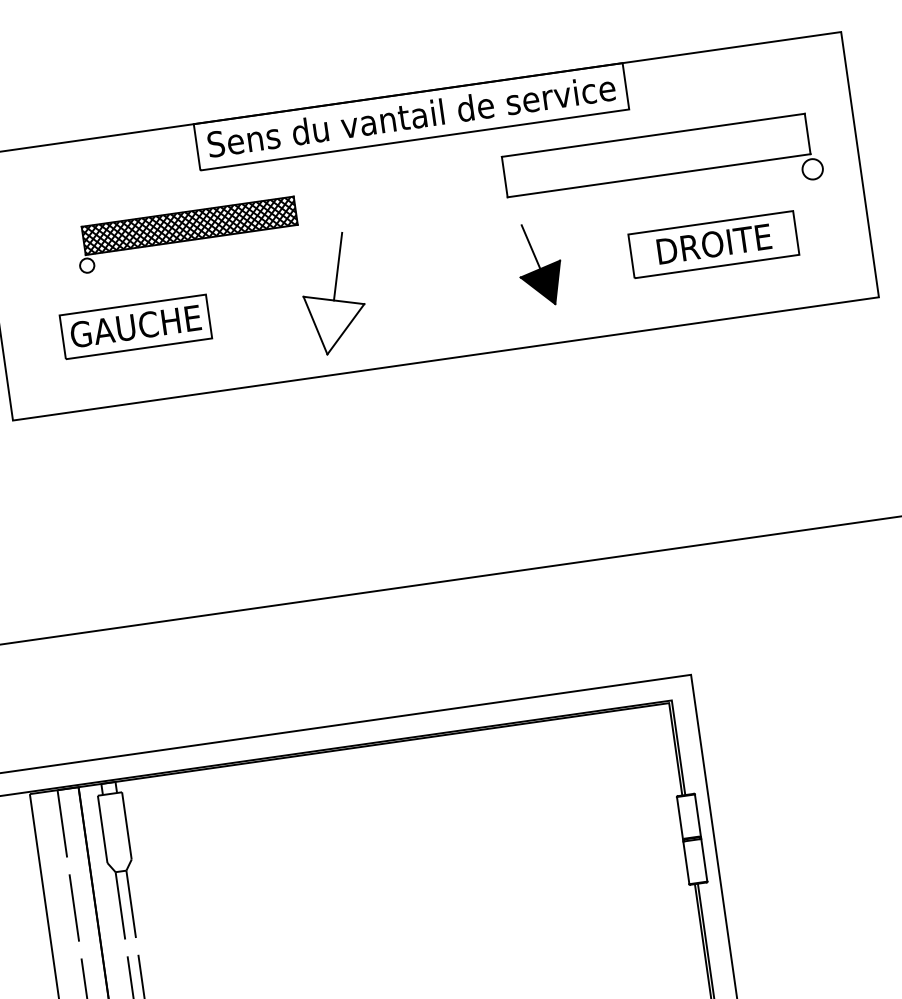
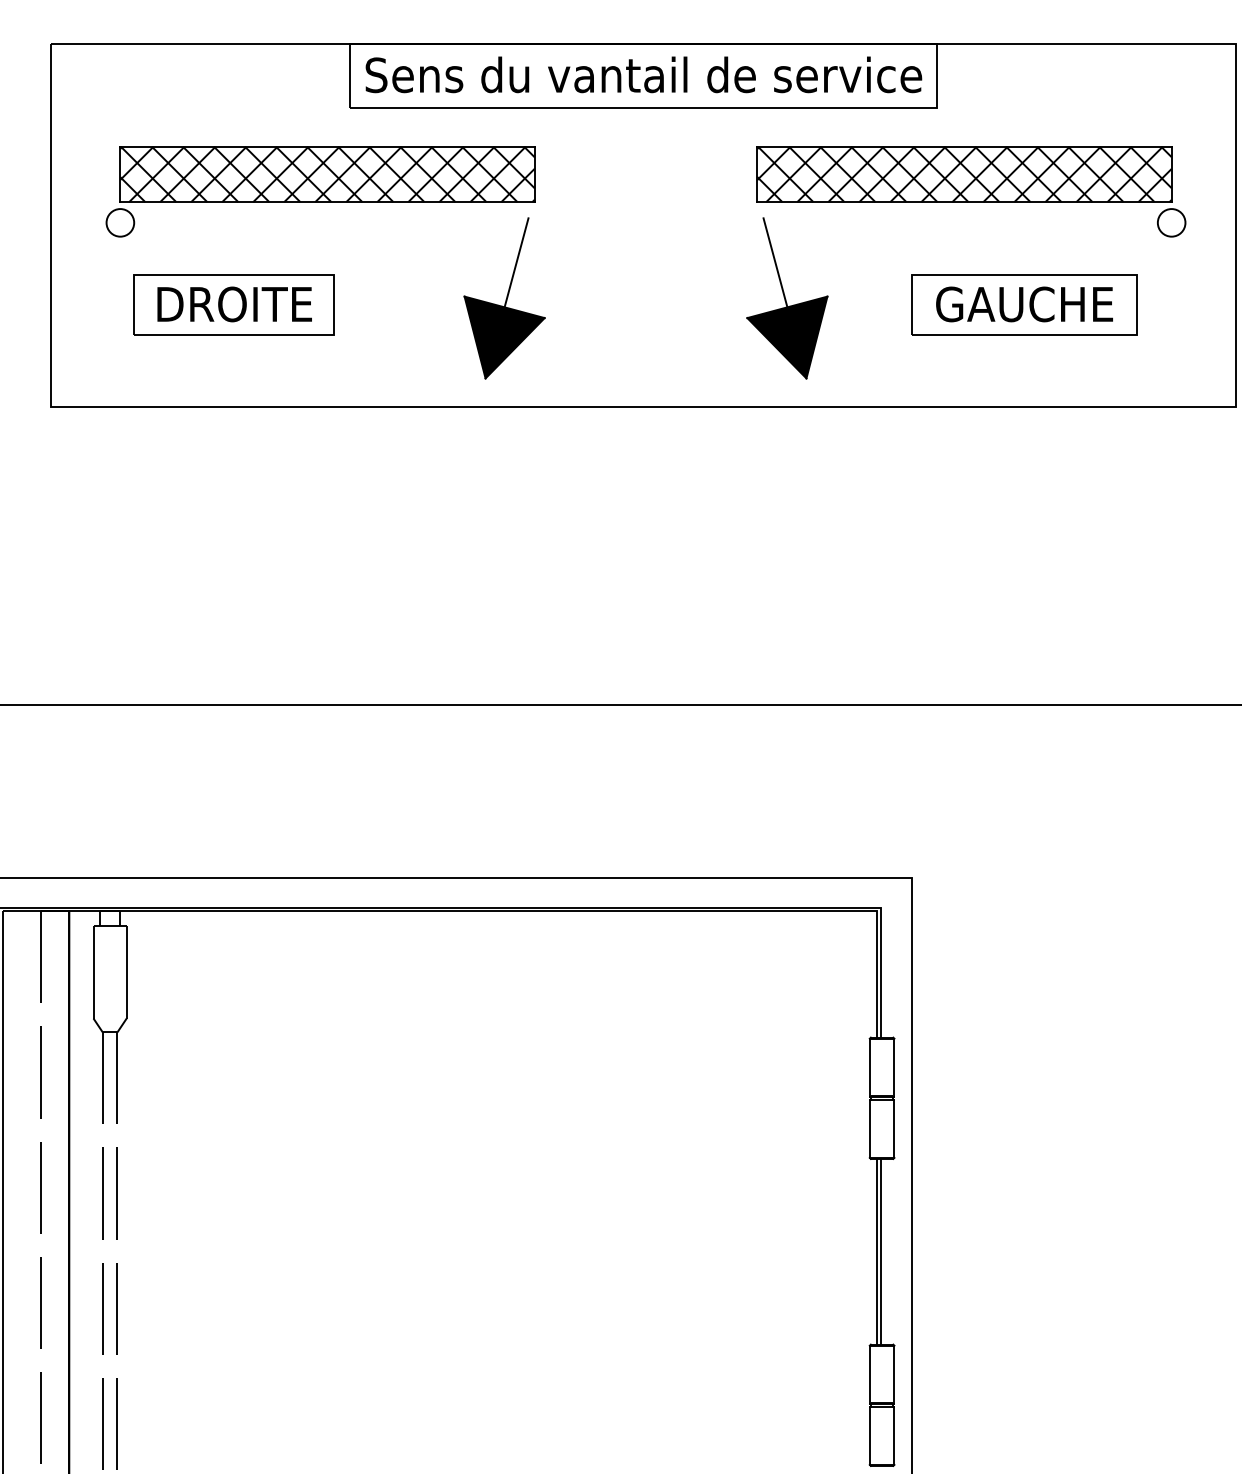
hatch: (656, 155) -> (964, 174), added
part: (187, 234) -> (320, 191), size x1.43
text: (713, 244) -> (1024, 304), DROITE -> GAUCHE
part: (539, 264) -> (787, 298), size x1.43
fill: (337, 322) -> (504, 337), added
text: (135, 326) -> (233, 304), GAUCHE -> DROITE

